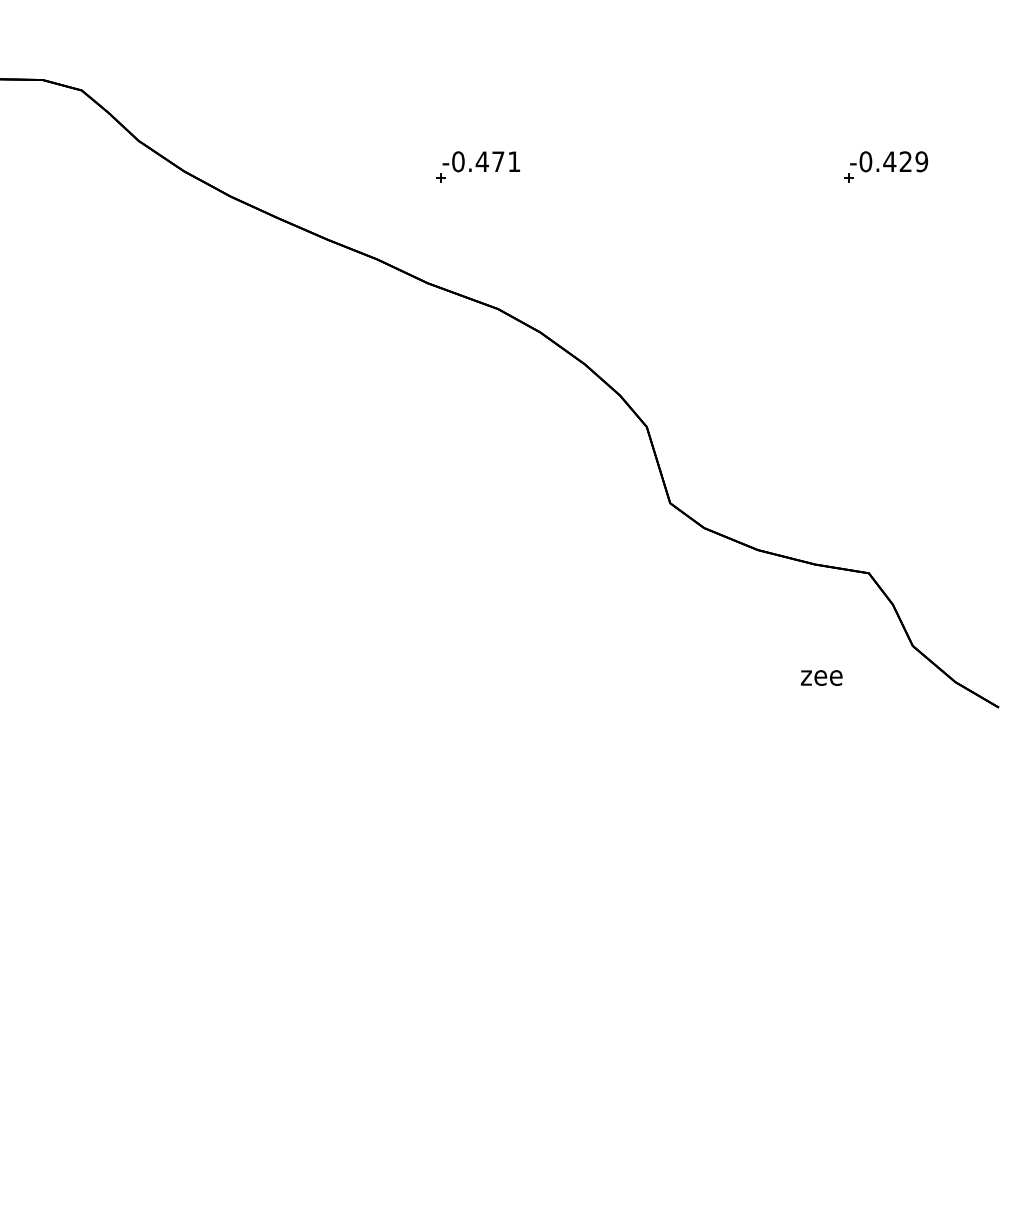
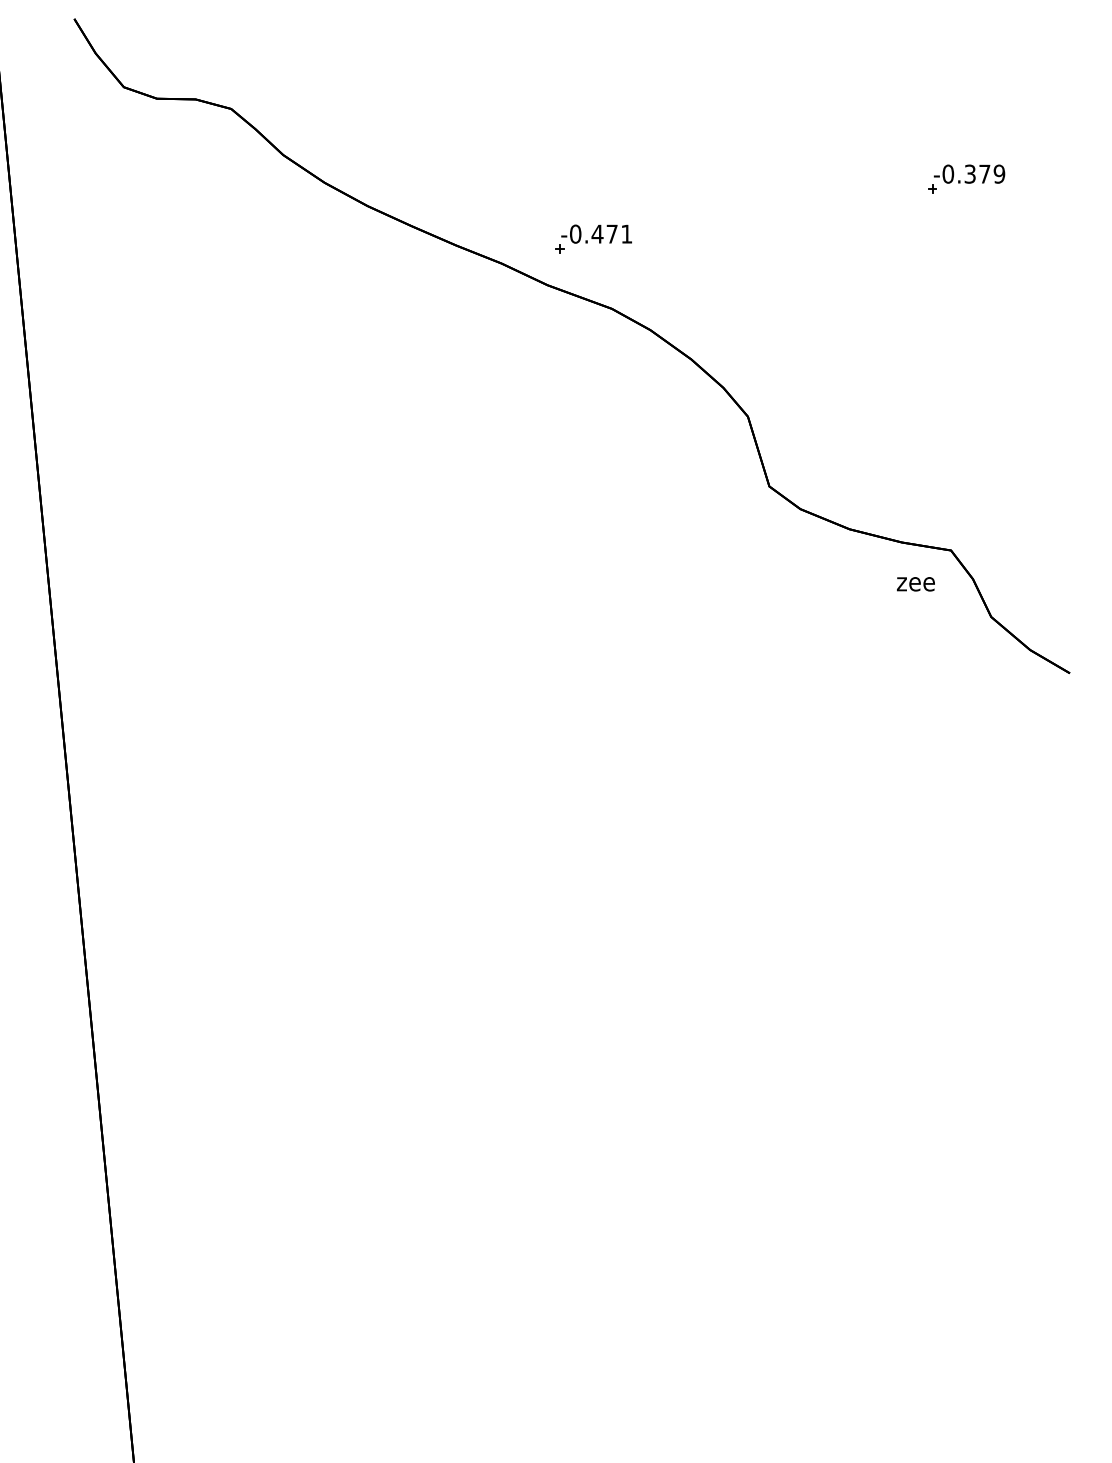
text: (897, 161) -> (977, 173), -0.429 -> -0.379
part: (477, 166) -> (593, 238), moved
text: (821, 678) -> (915, 584), moved

